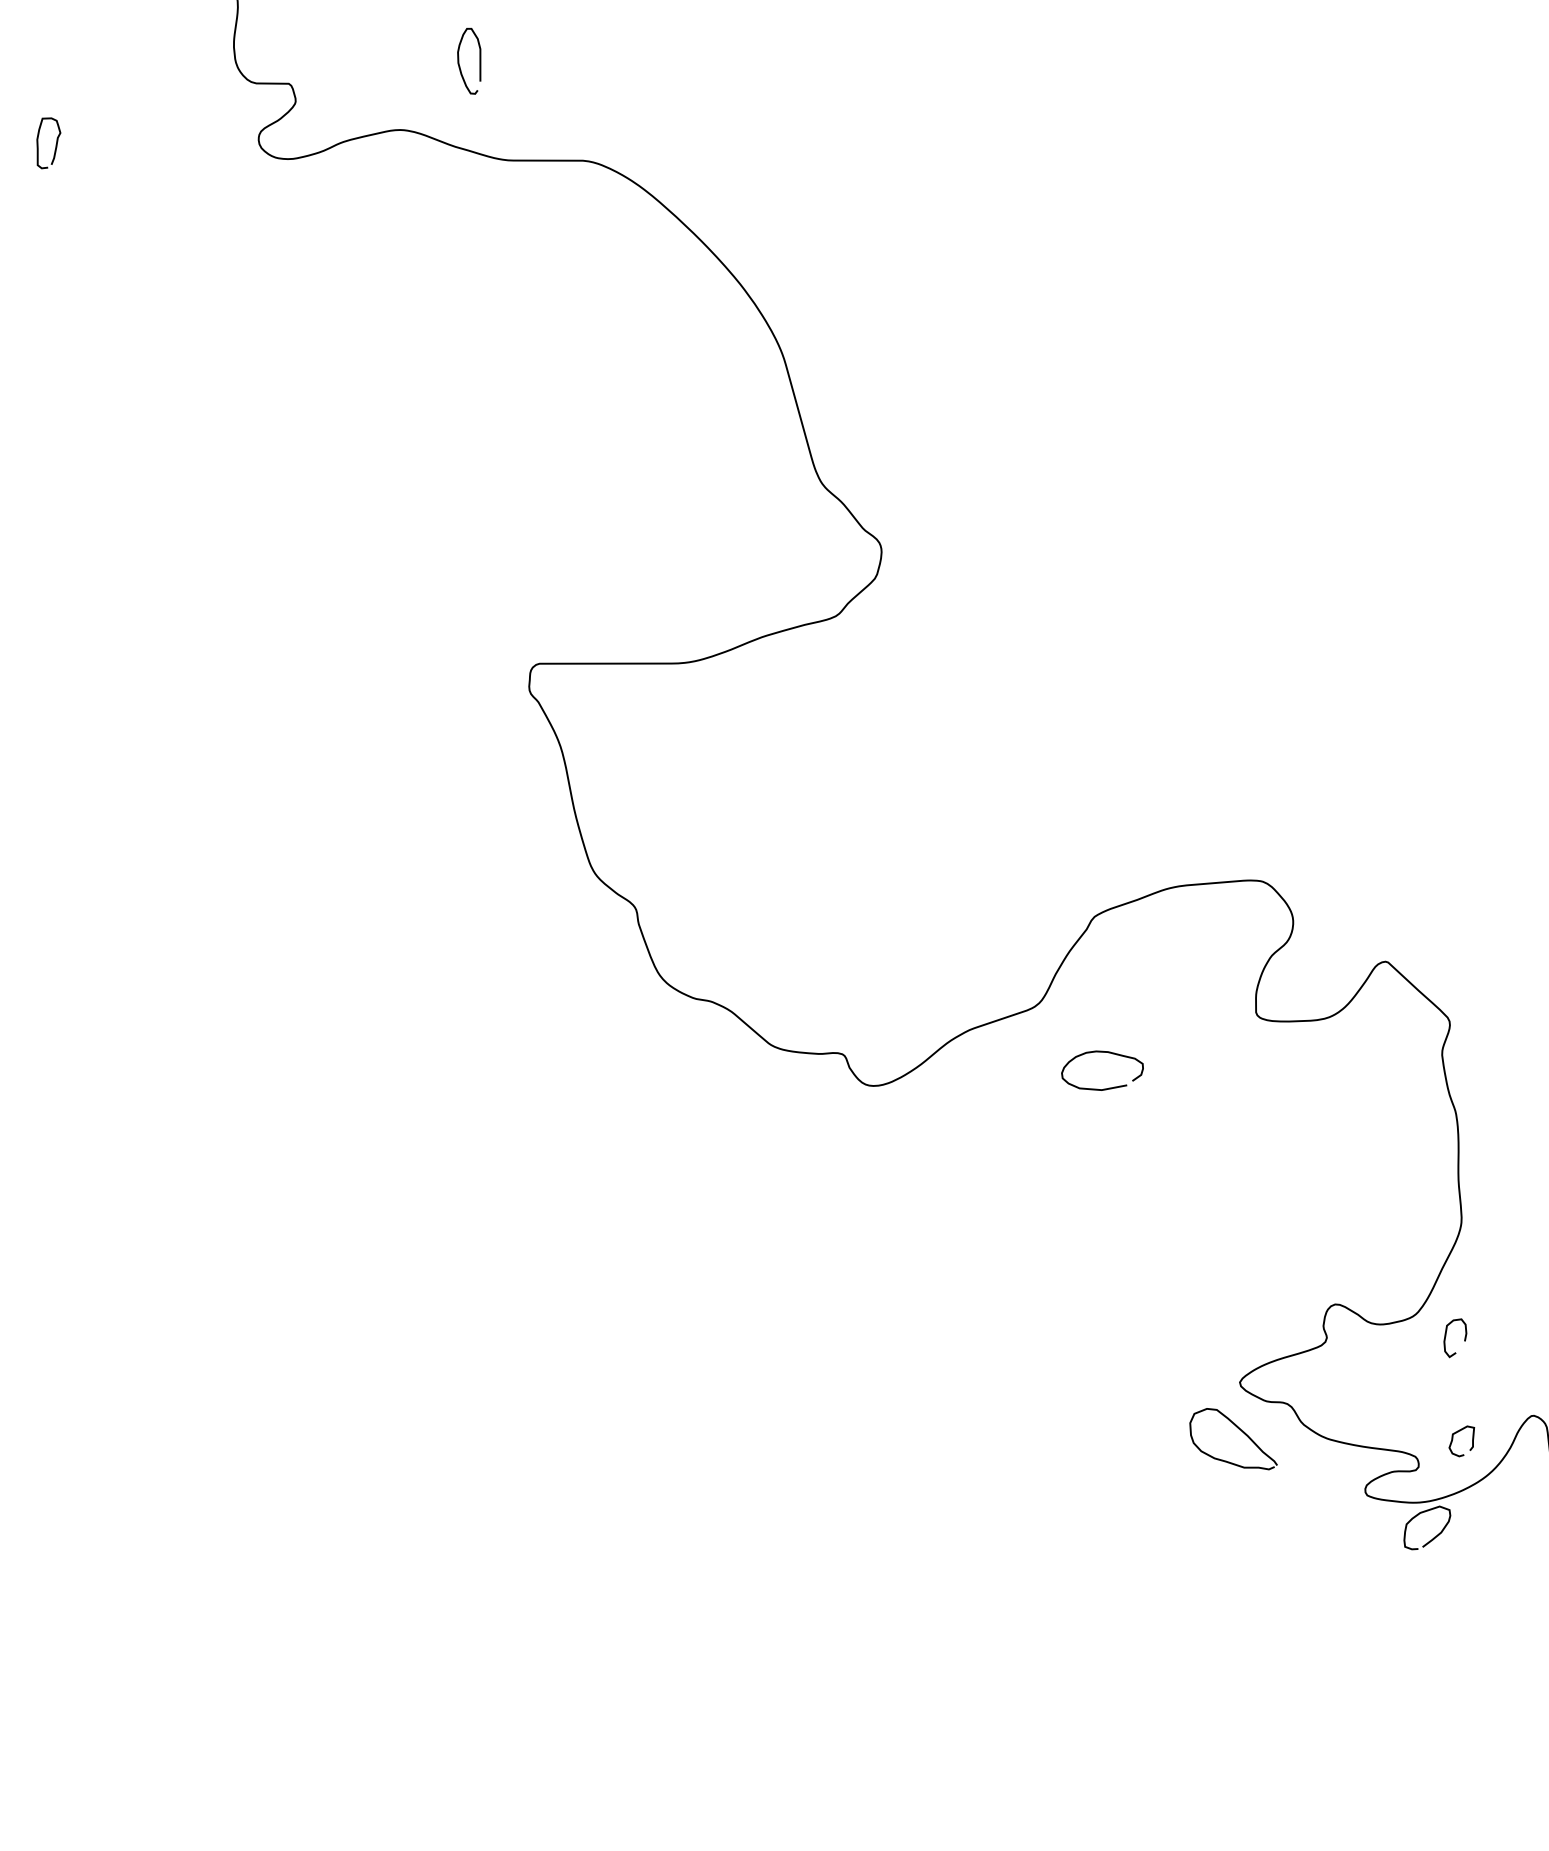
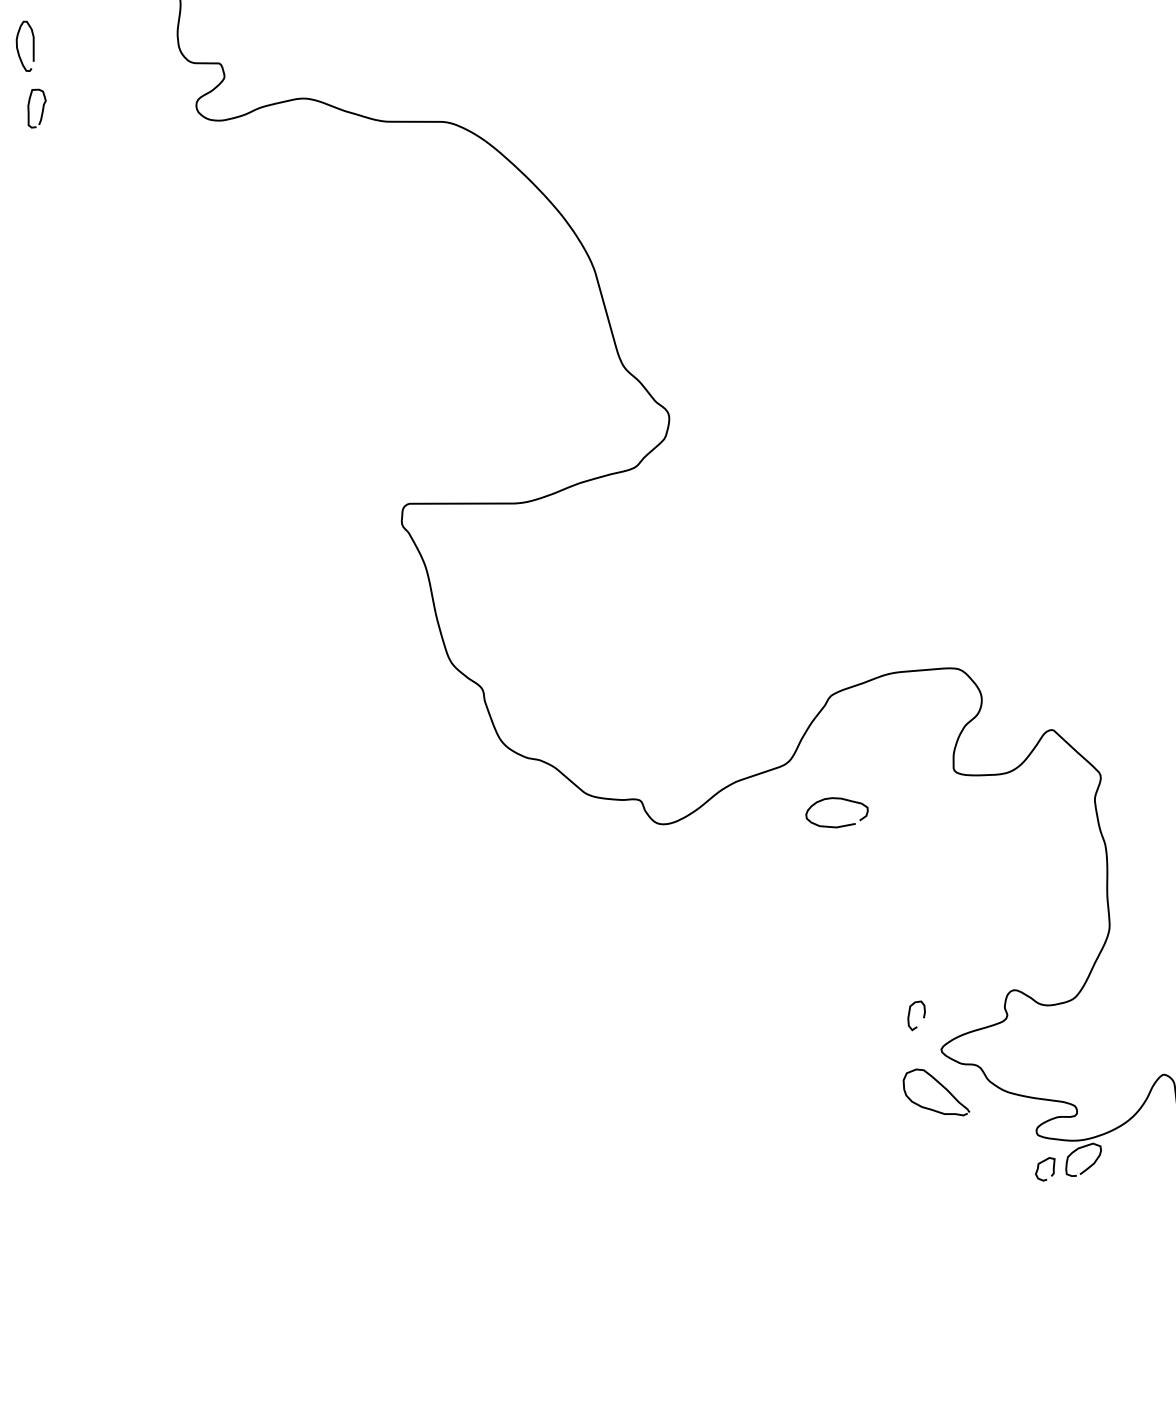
curve: (459, 60) -> (17, 45), moved
curve: (1464, 1338) -> (923, 1016), moved
curve: (1453, 1439) -> (1038, 1167), moved

